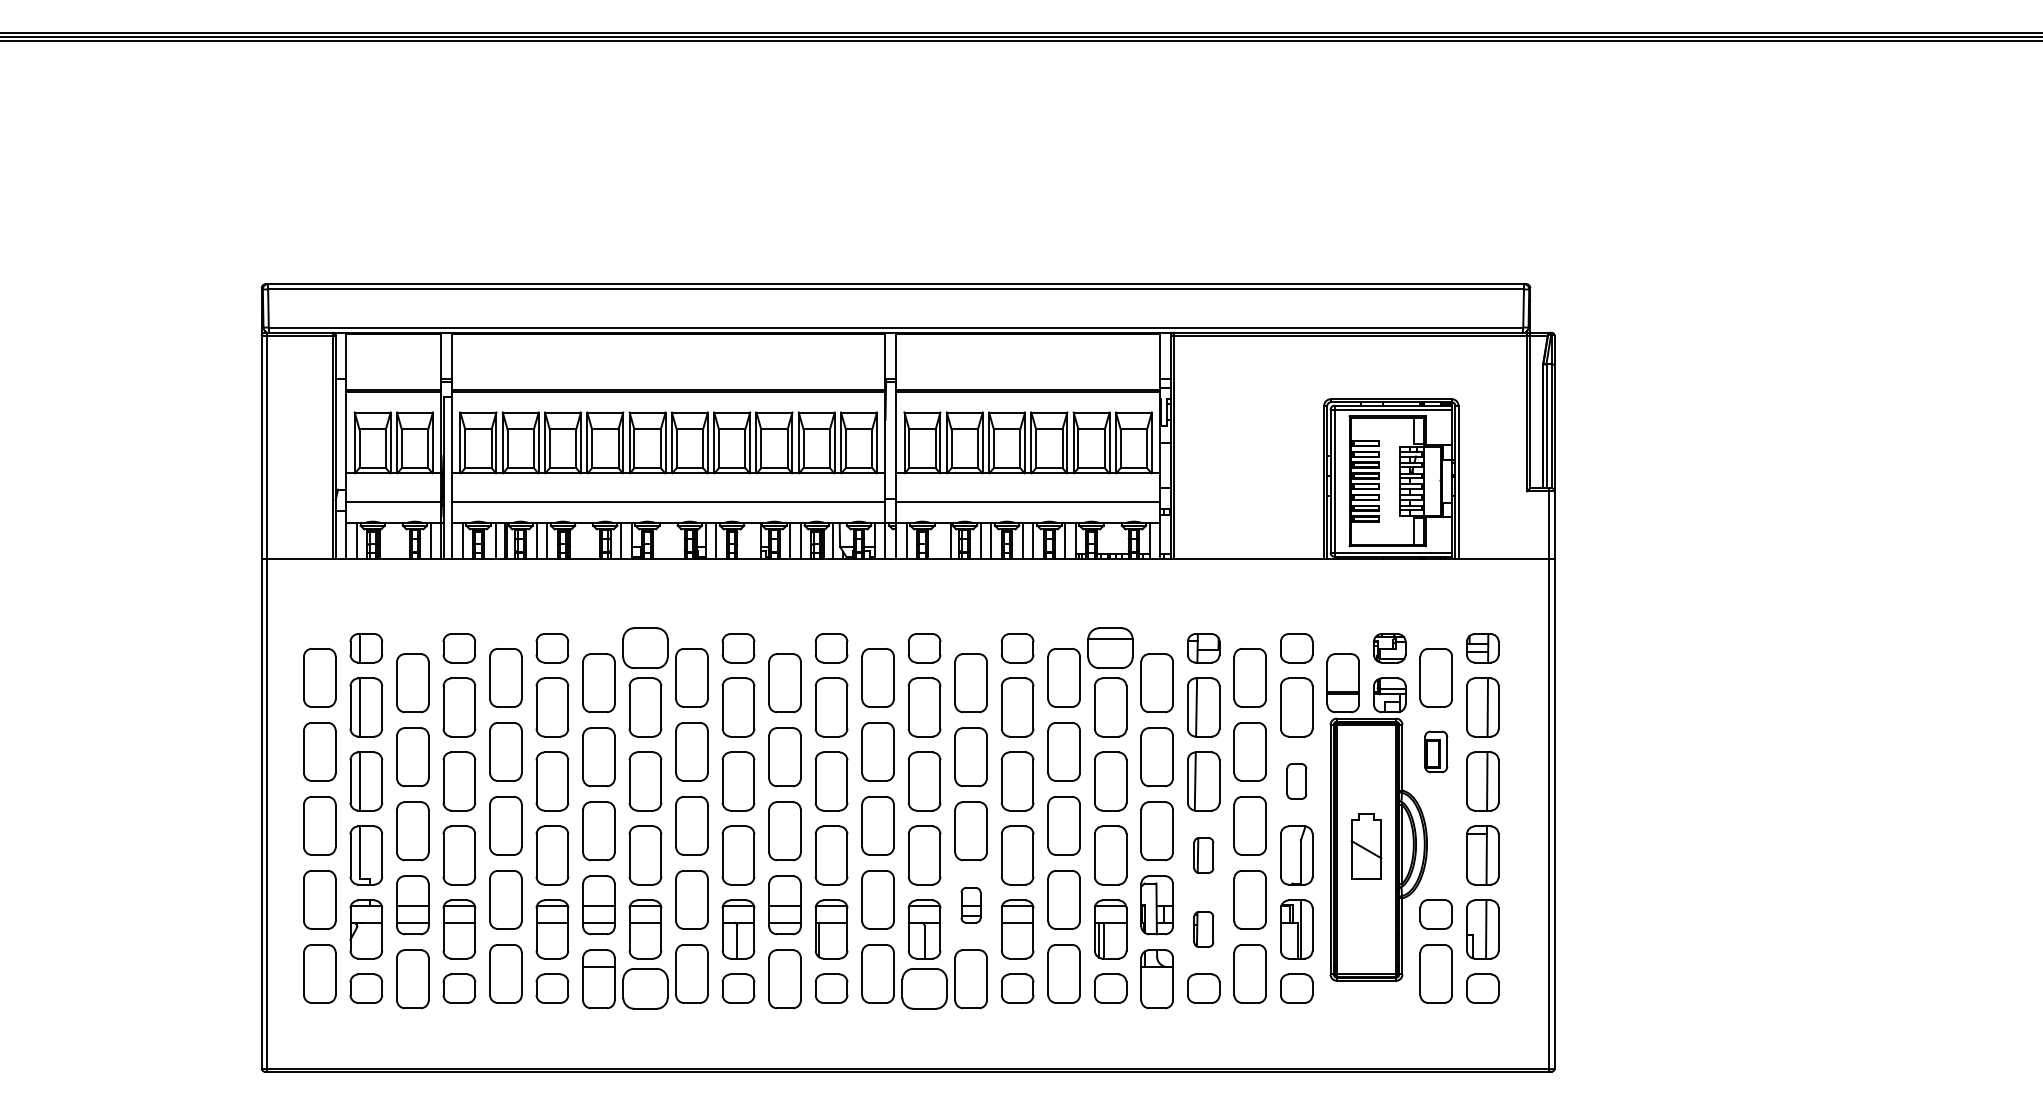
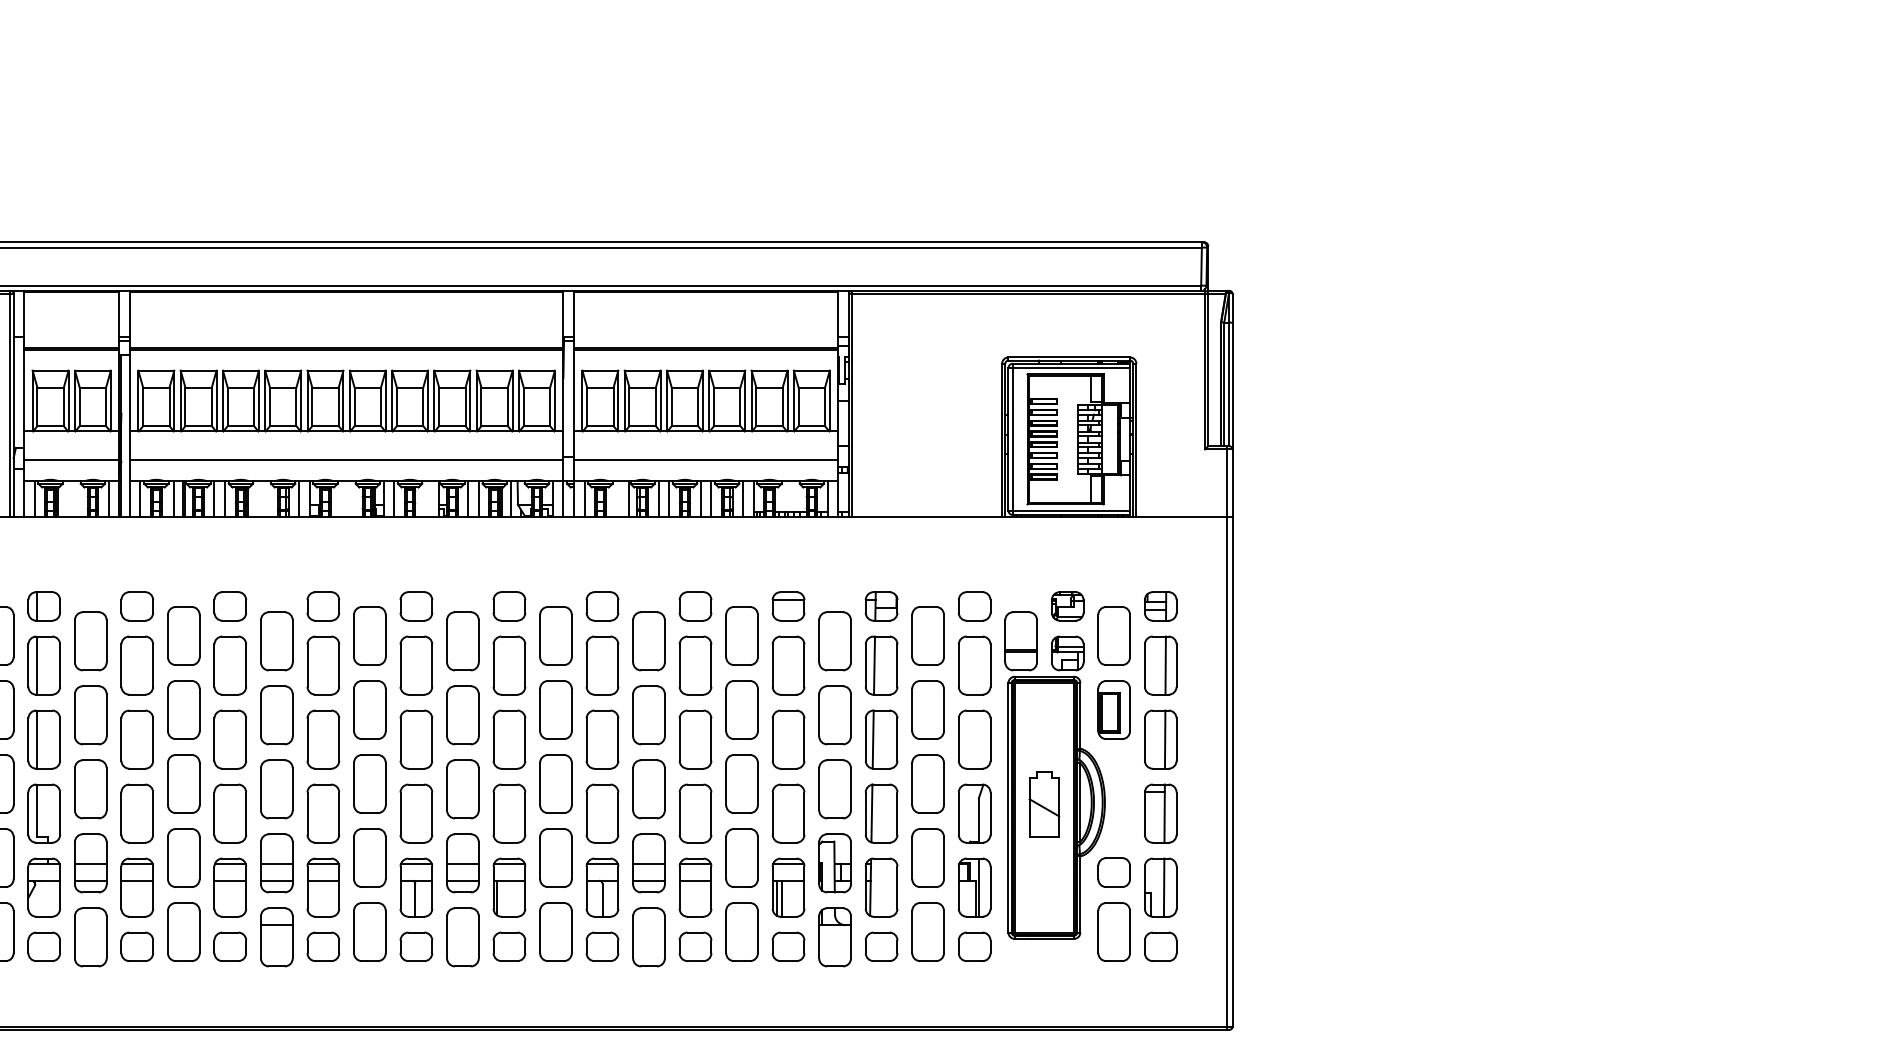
part: (645, 648) -> (323, 606), size x0.71
part: (1110, 648) -> (788, 606), size x0.71
part: (1435, 751) -> (1113, 709), size x1.43
part: (1296, 781) -> (974, 739), size x1.67
part: (1203, 855) -> (881, 813), size x1.67
part: (970, 905) -> (648, 863), size x1.67
part: (1203, 929) -> (881, 887), size x1.67
part: (645, 988) -> (323, 946), size x0.71
part: (924, 988) -> (602, 946), size x0.71

